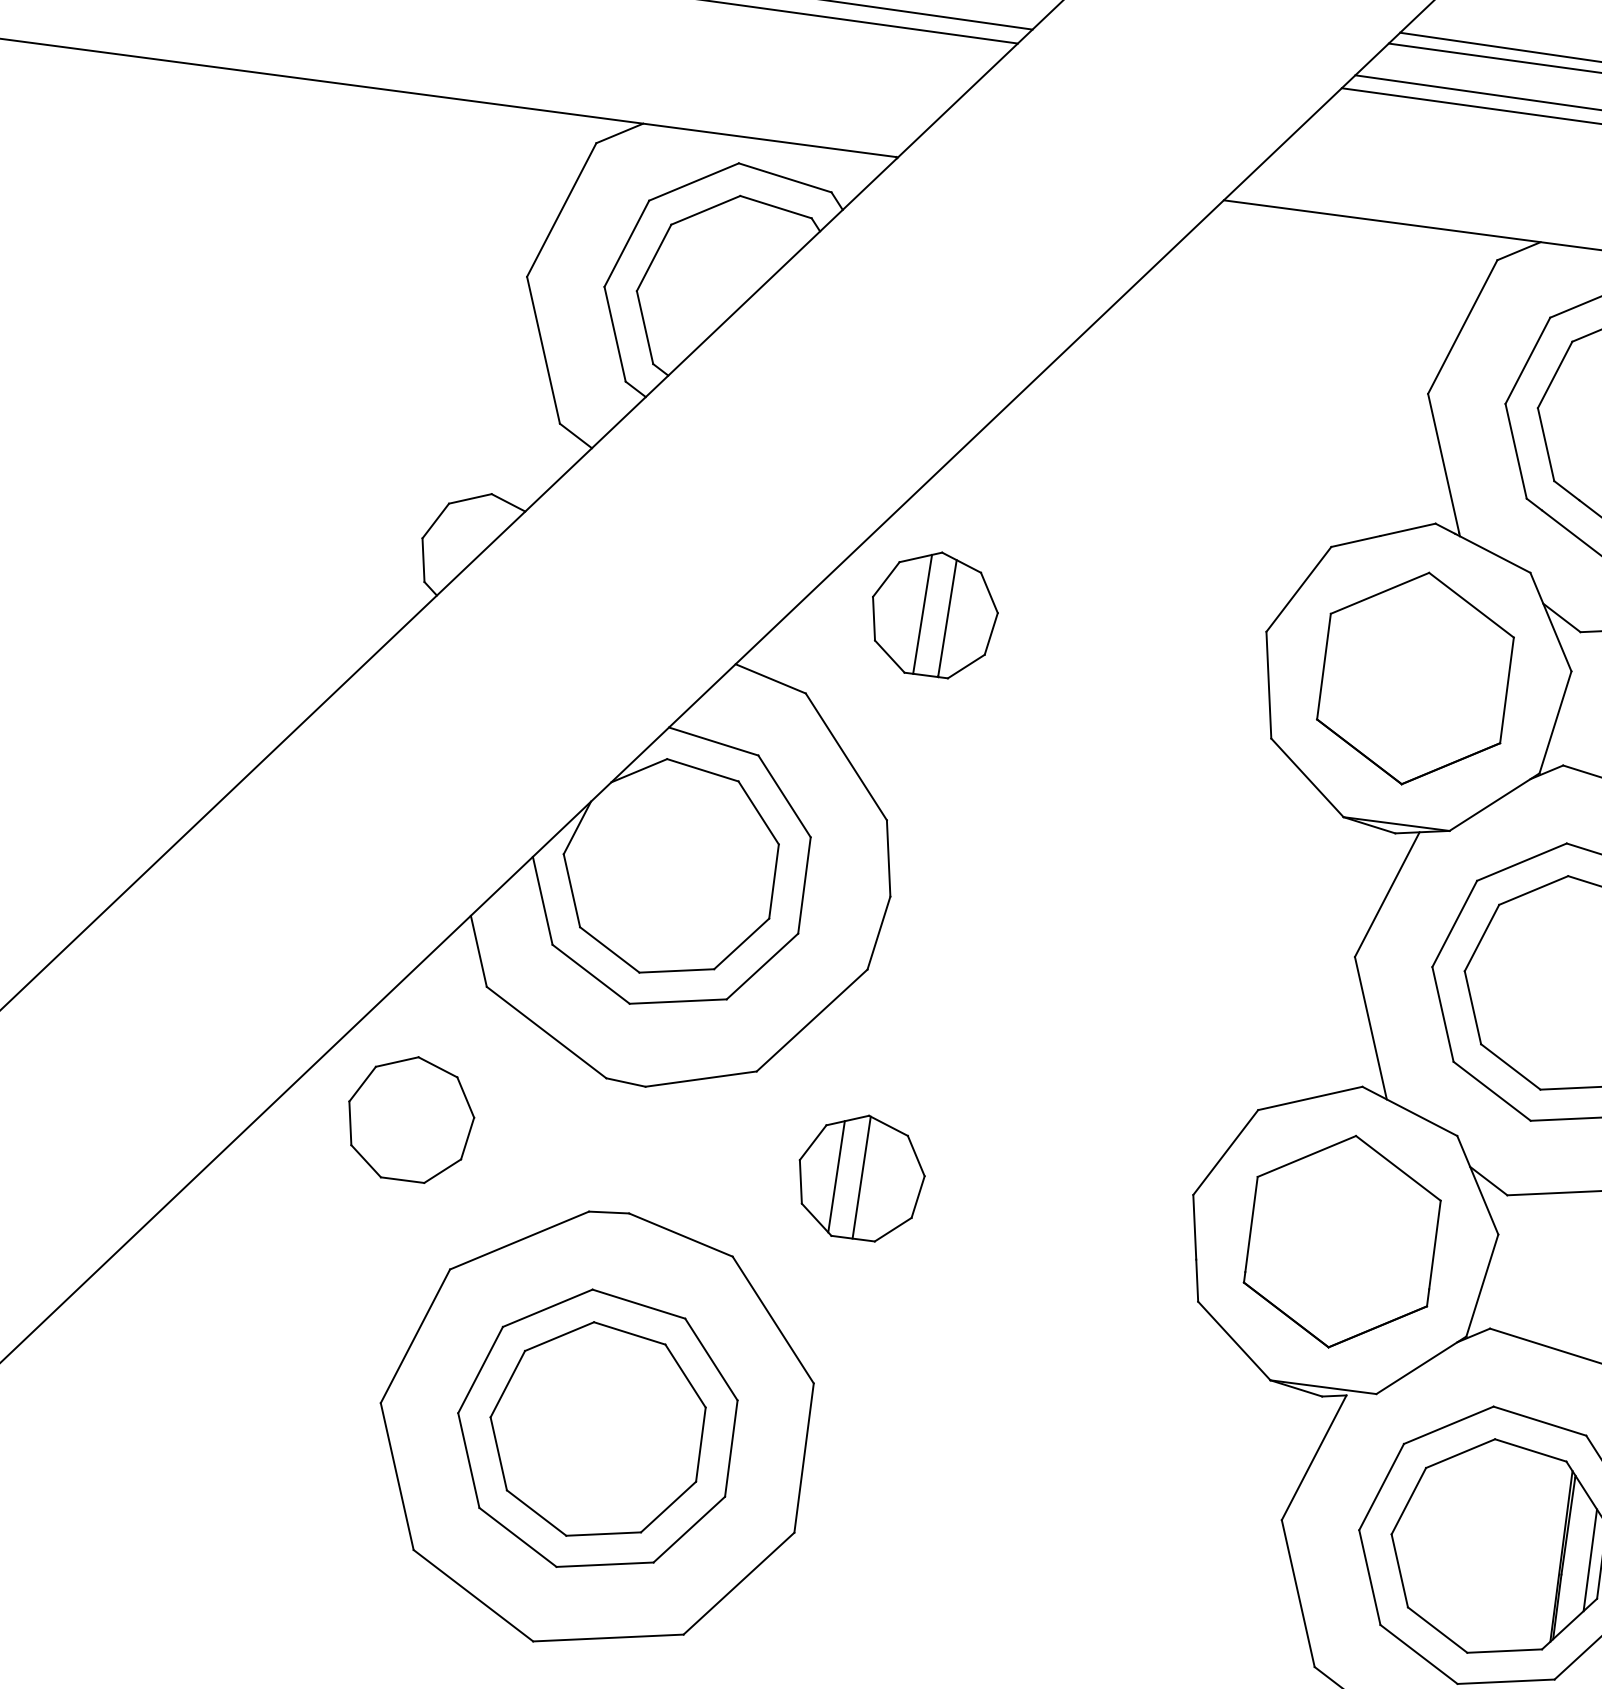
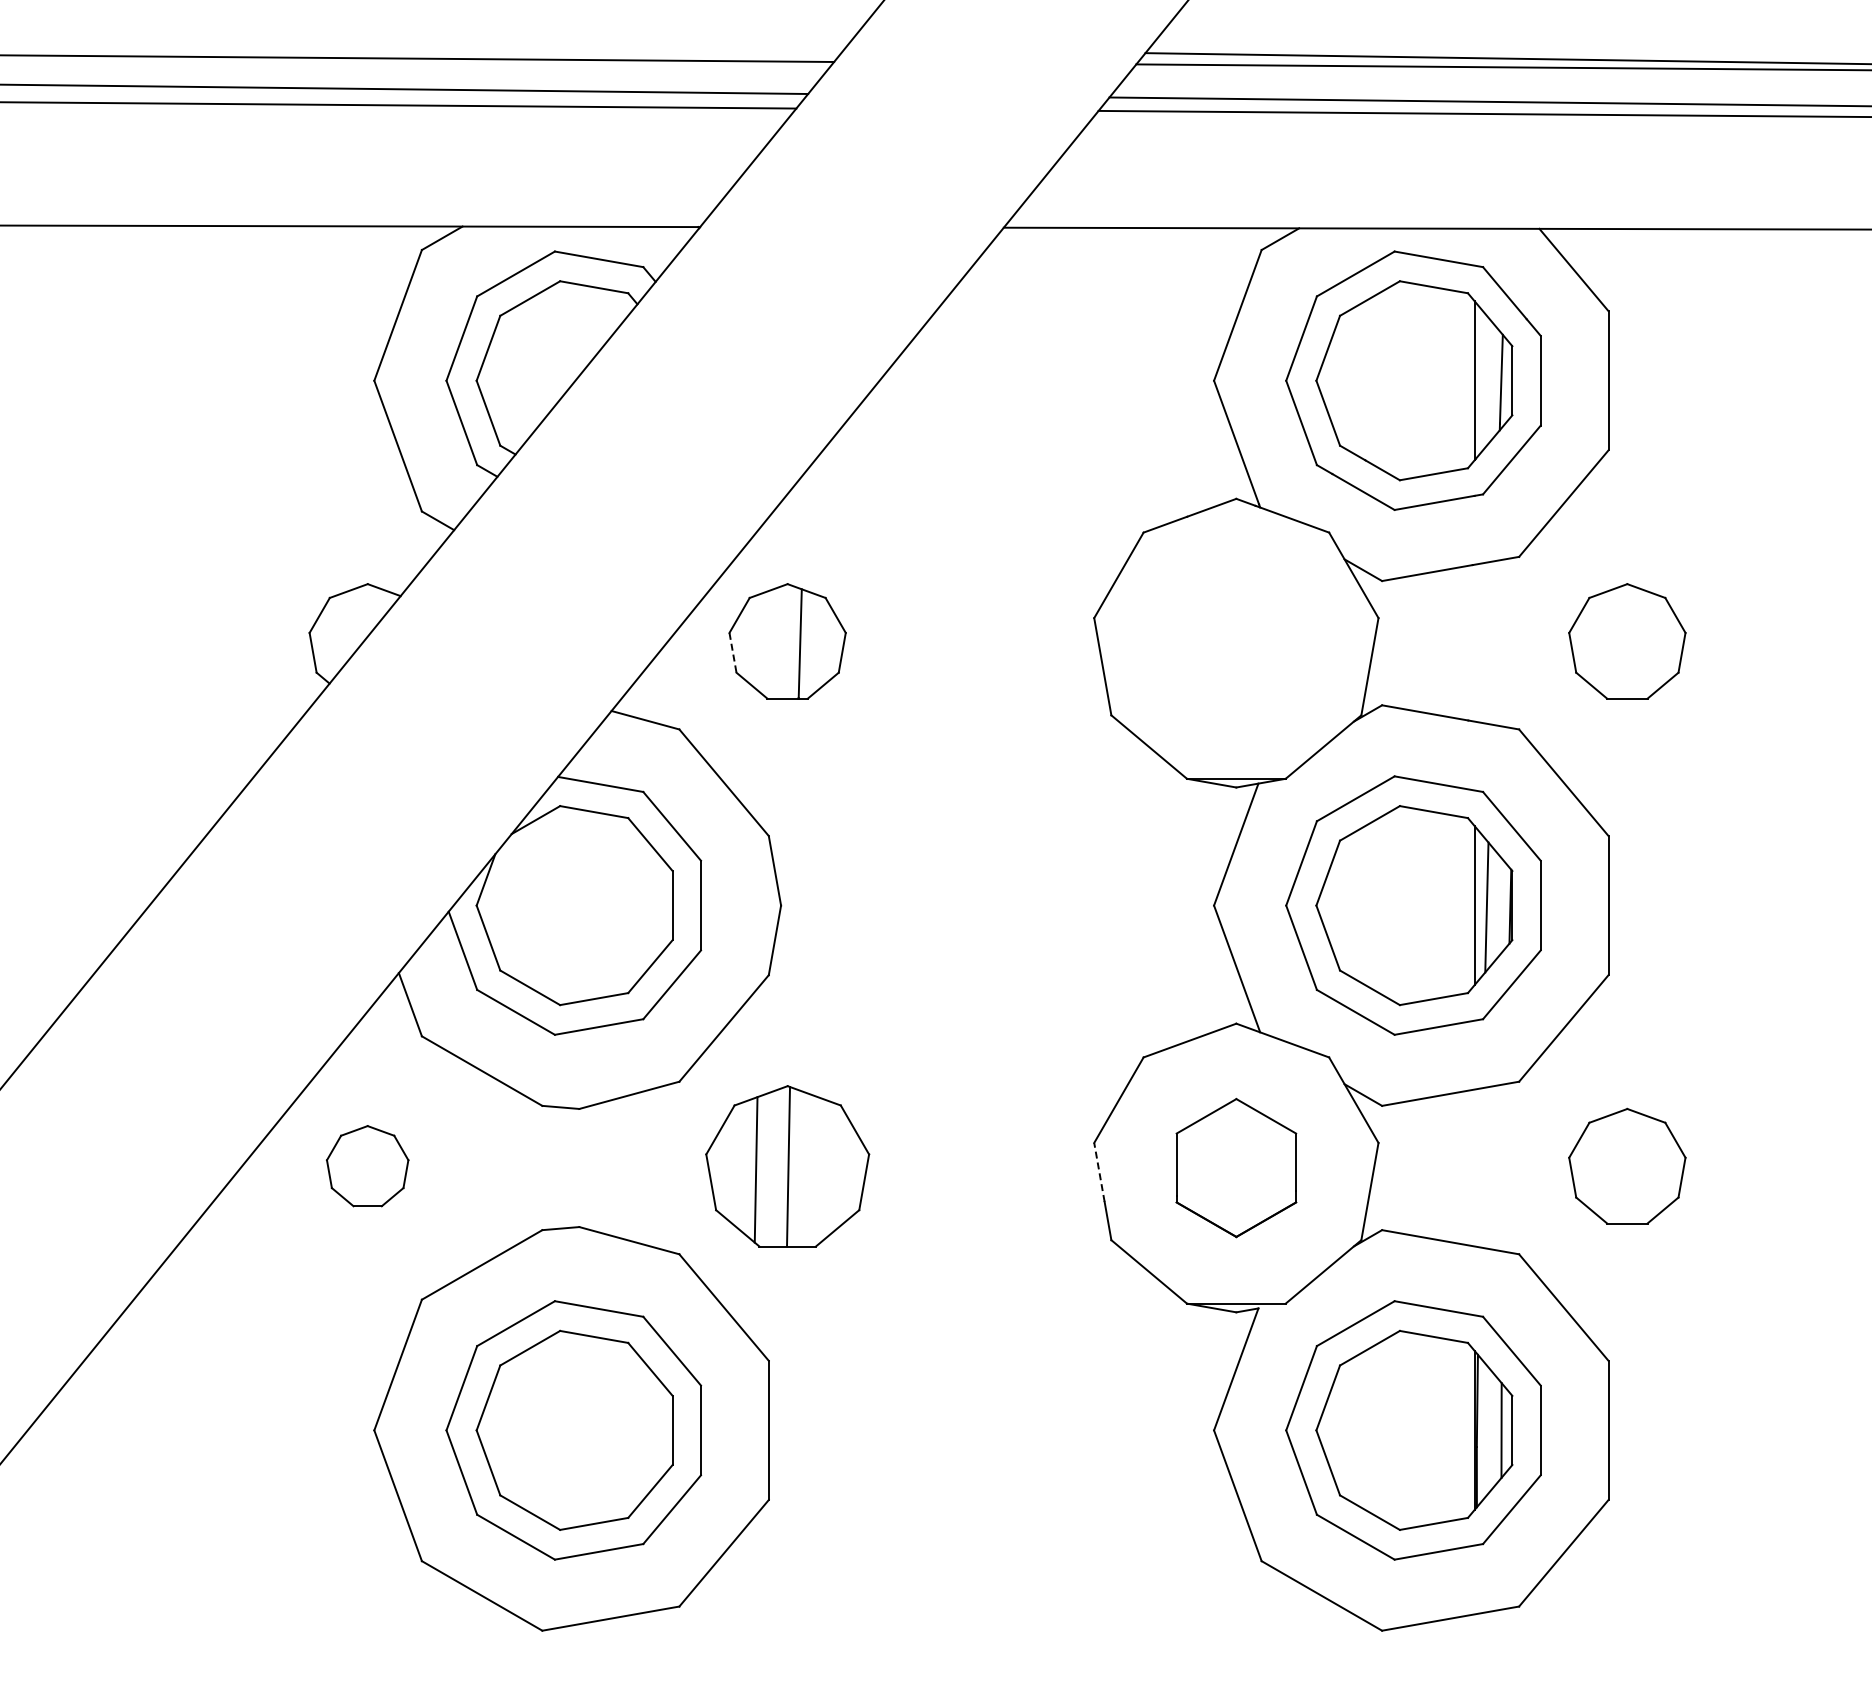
line: (922, 613) -> (776, 642), removed
line: (874, 619) -> (733, 653), solid -> dashed
part: (1415, 677) -> (1236, 642), removed
part: (410, 1117) -> (367, 1165), size x0.7
part: (861, 1176) -> (787, 1165), size x1.4
line: (1194, 1227) -> (1099, 1172), solid -> dashed
part: (1342, 1241) -> (1236, 1167), size x0.7

